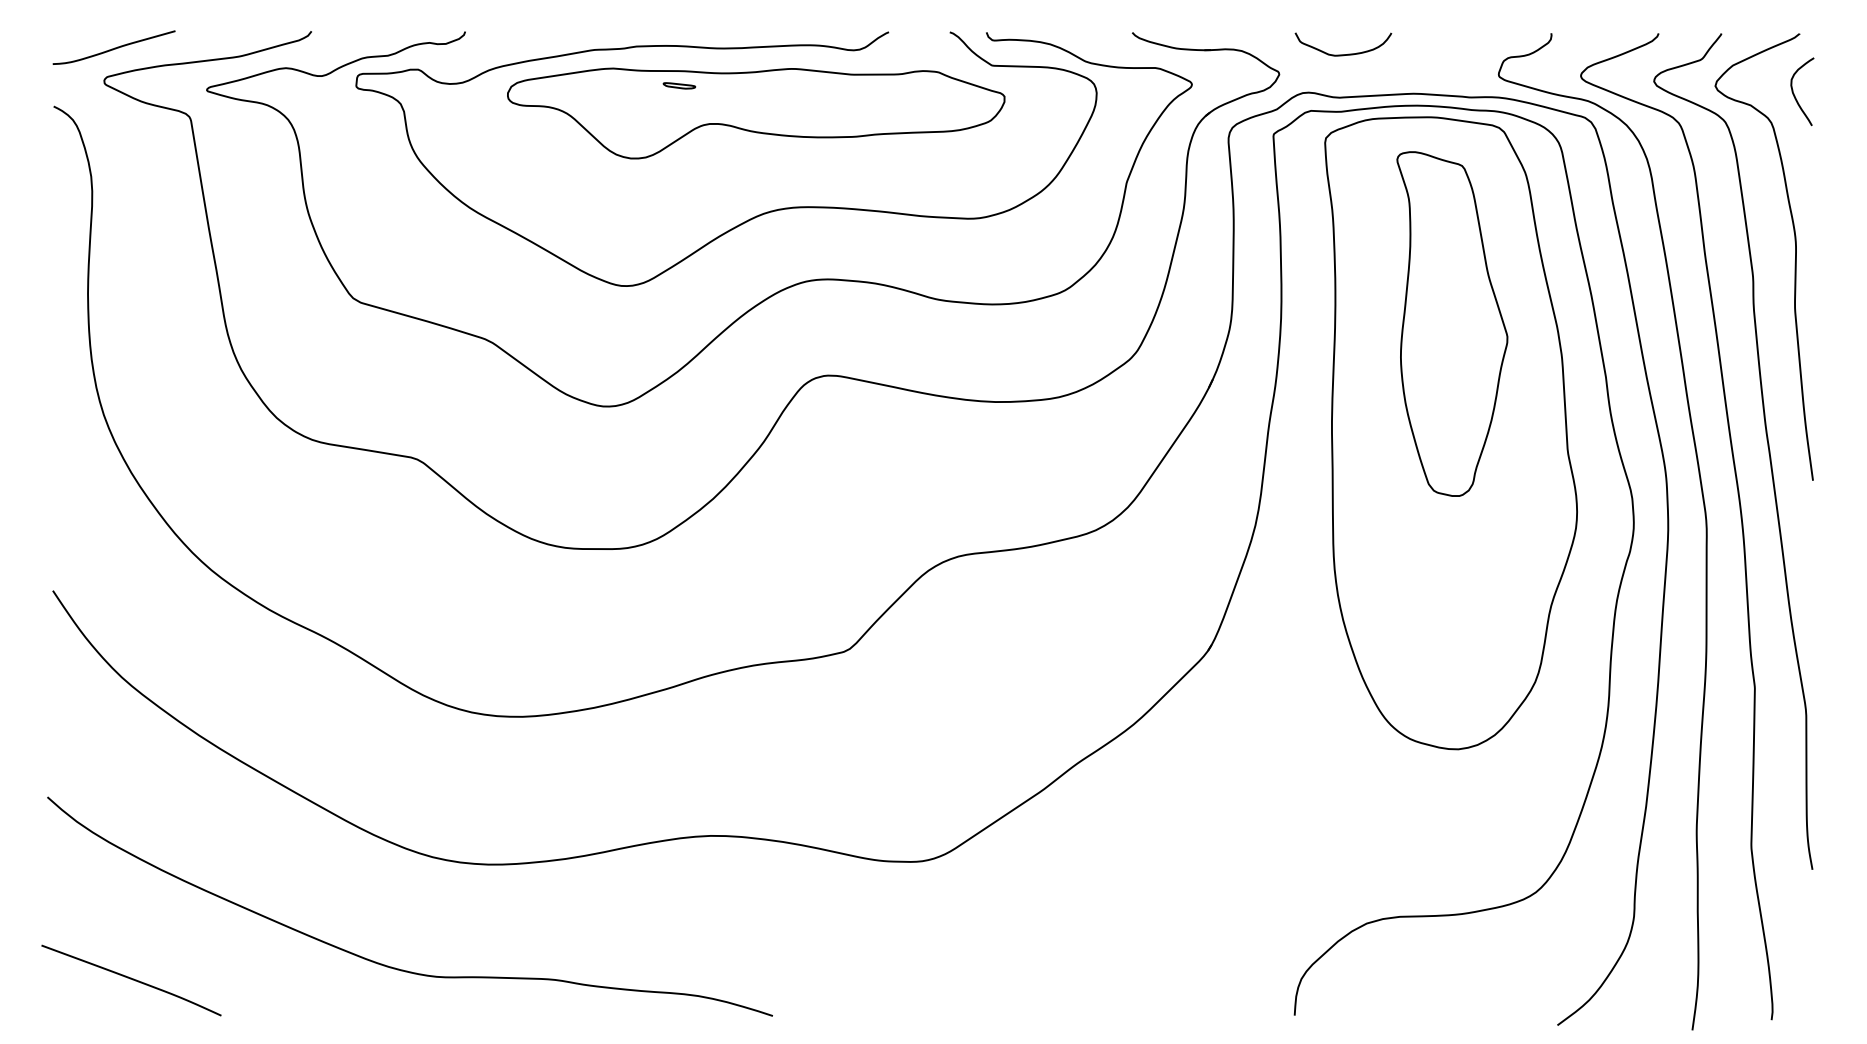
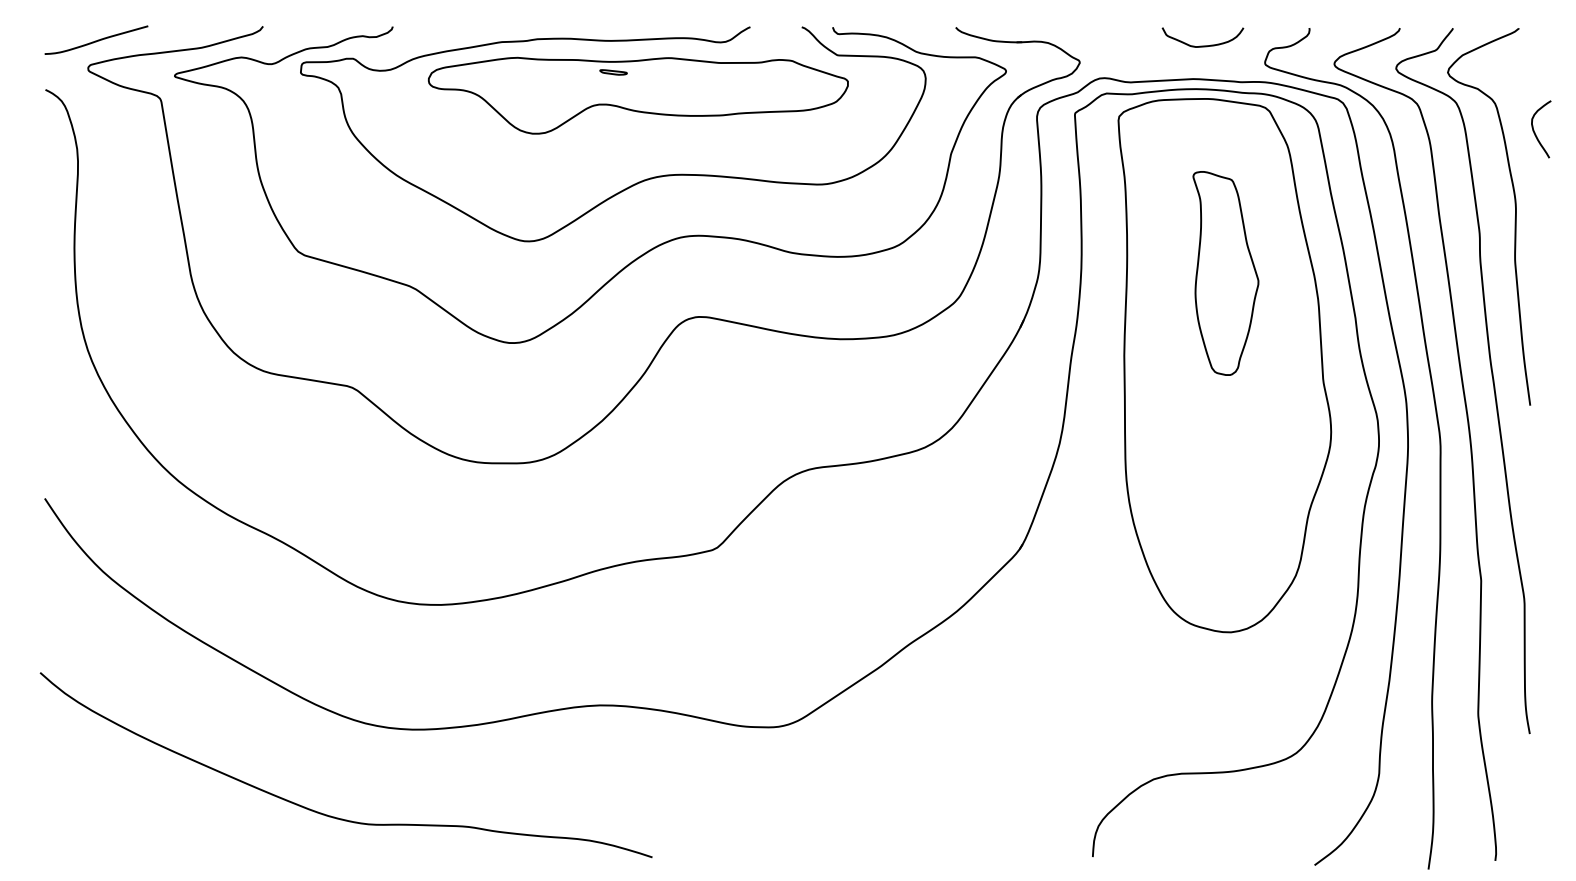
curve: (1342, 53) -> (1202, 45), moved
part: (679, 85) -> (613, 72), moved
curve: (1795, 95) -> (1535, 132), moved
part: (1451, 324) -> (1225, 273), size x0.7
curve: (131, 980) -> (111, 827), removed

